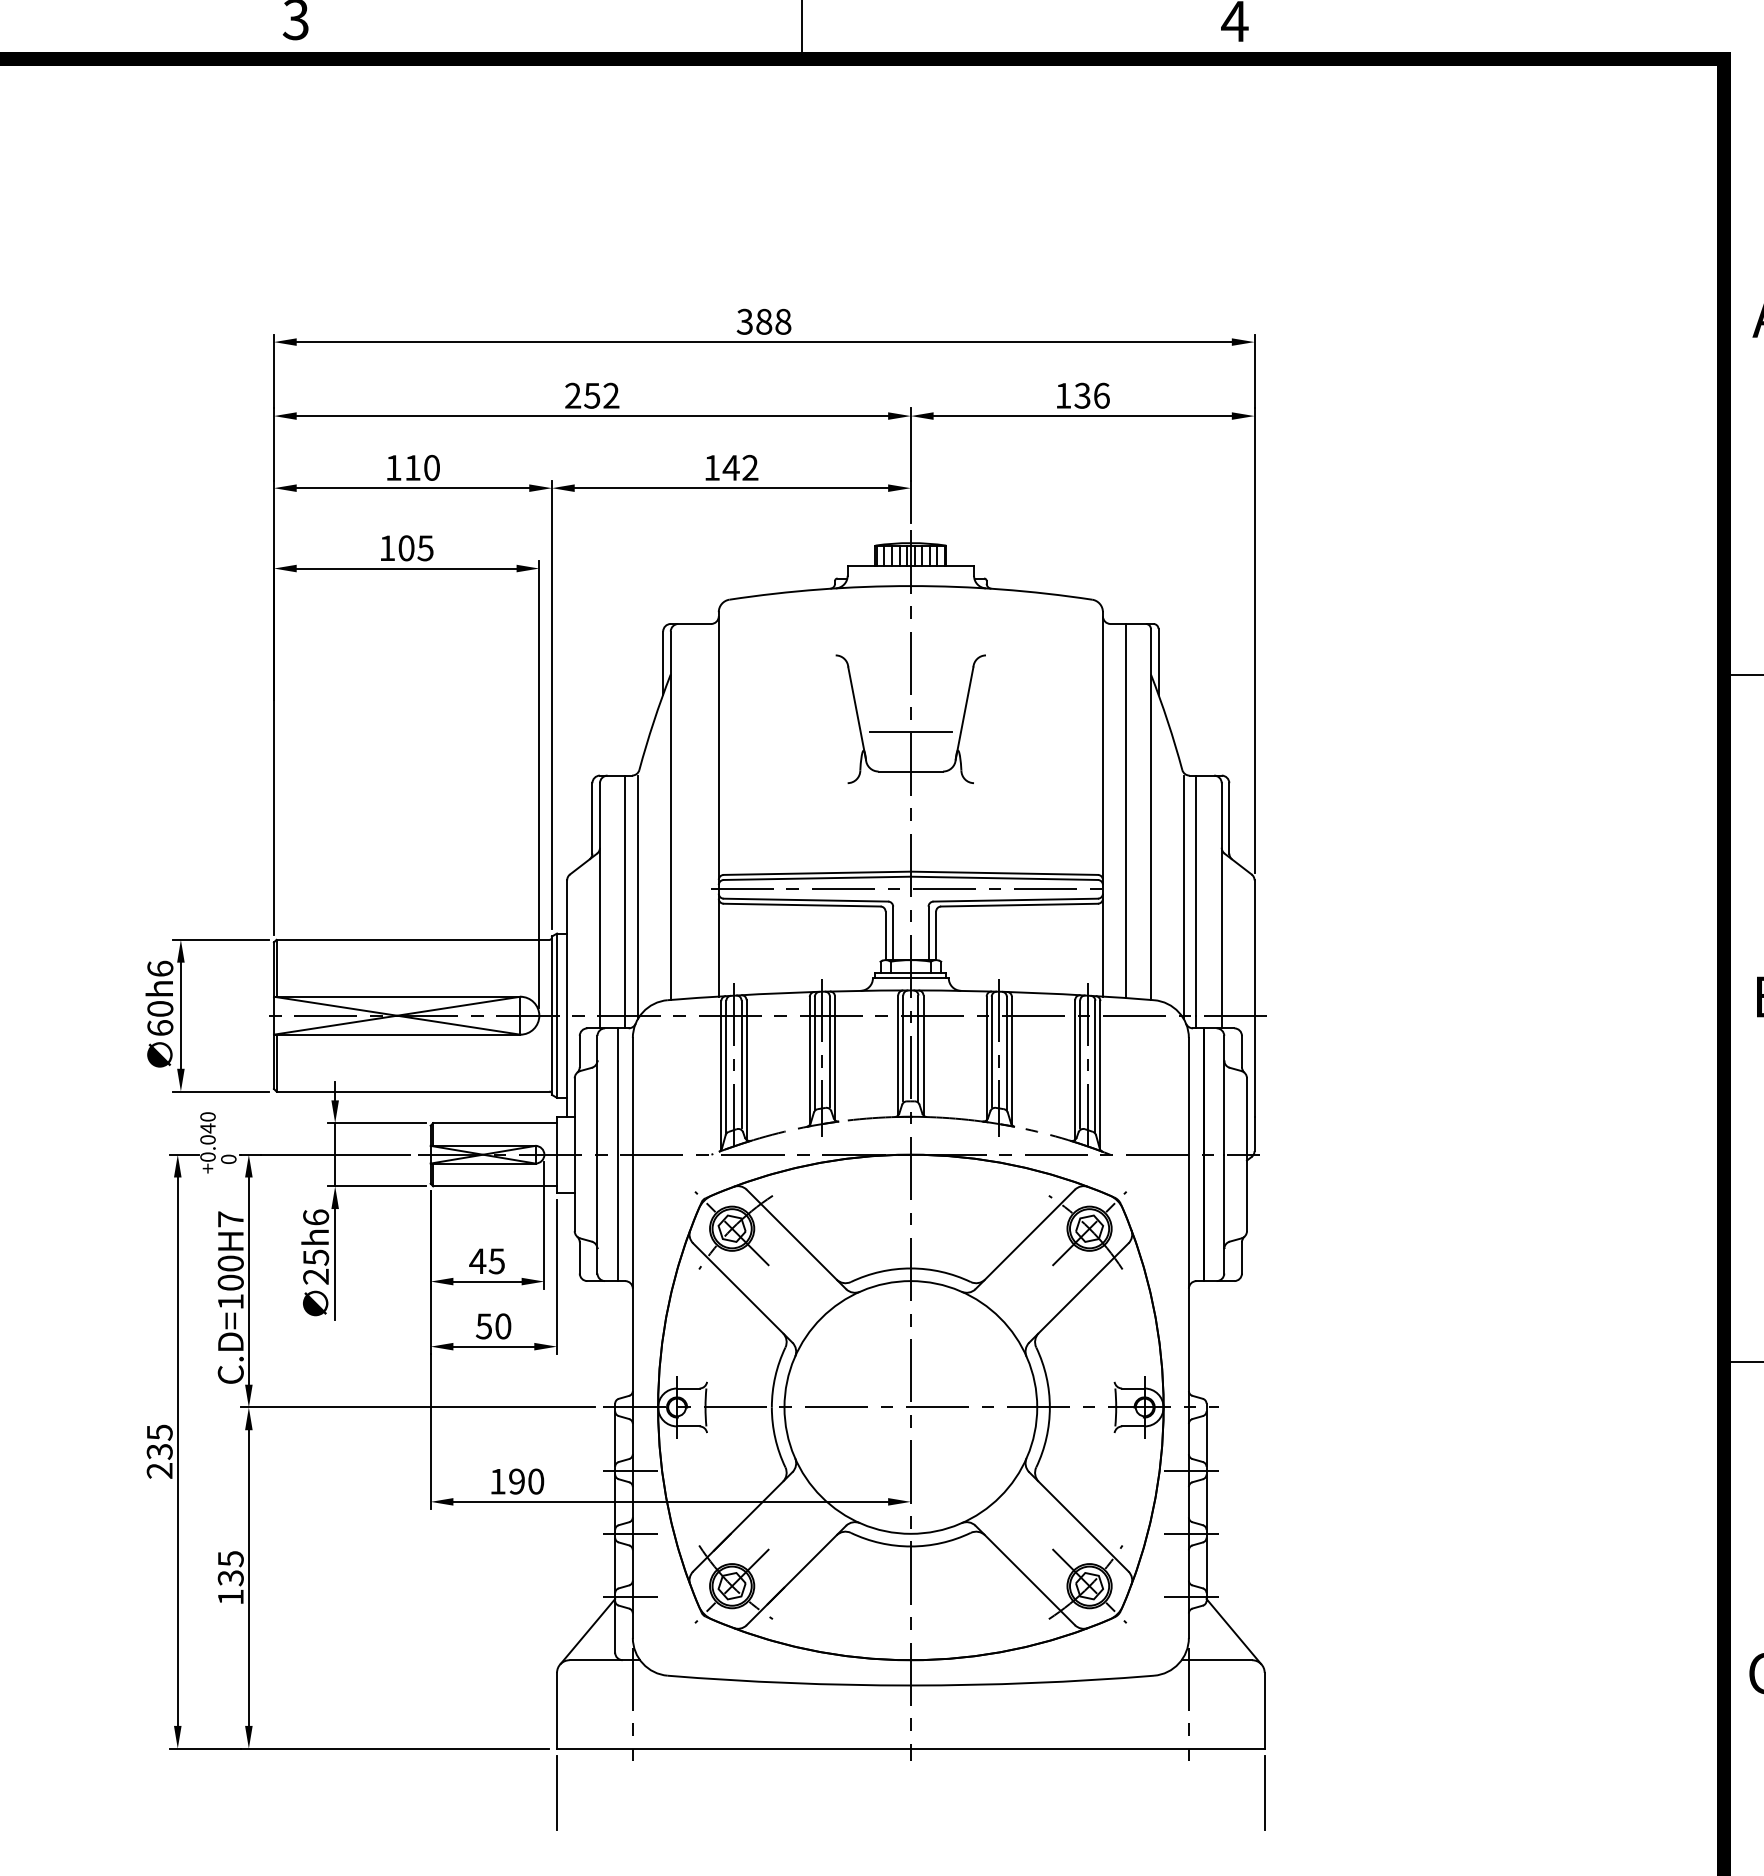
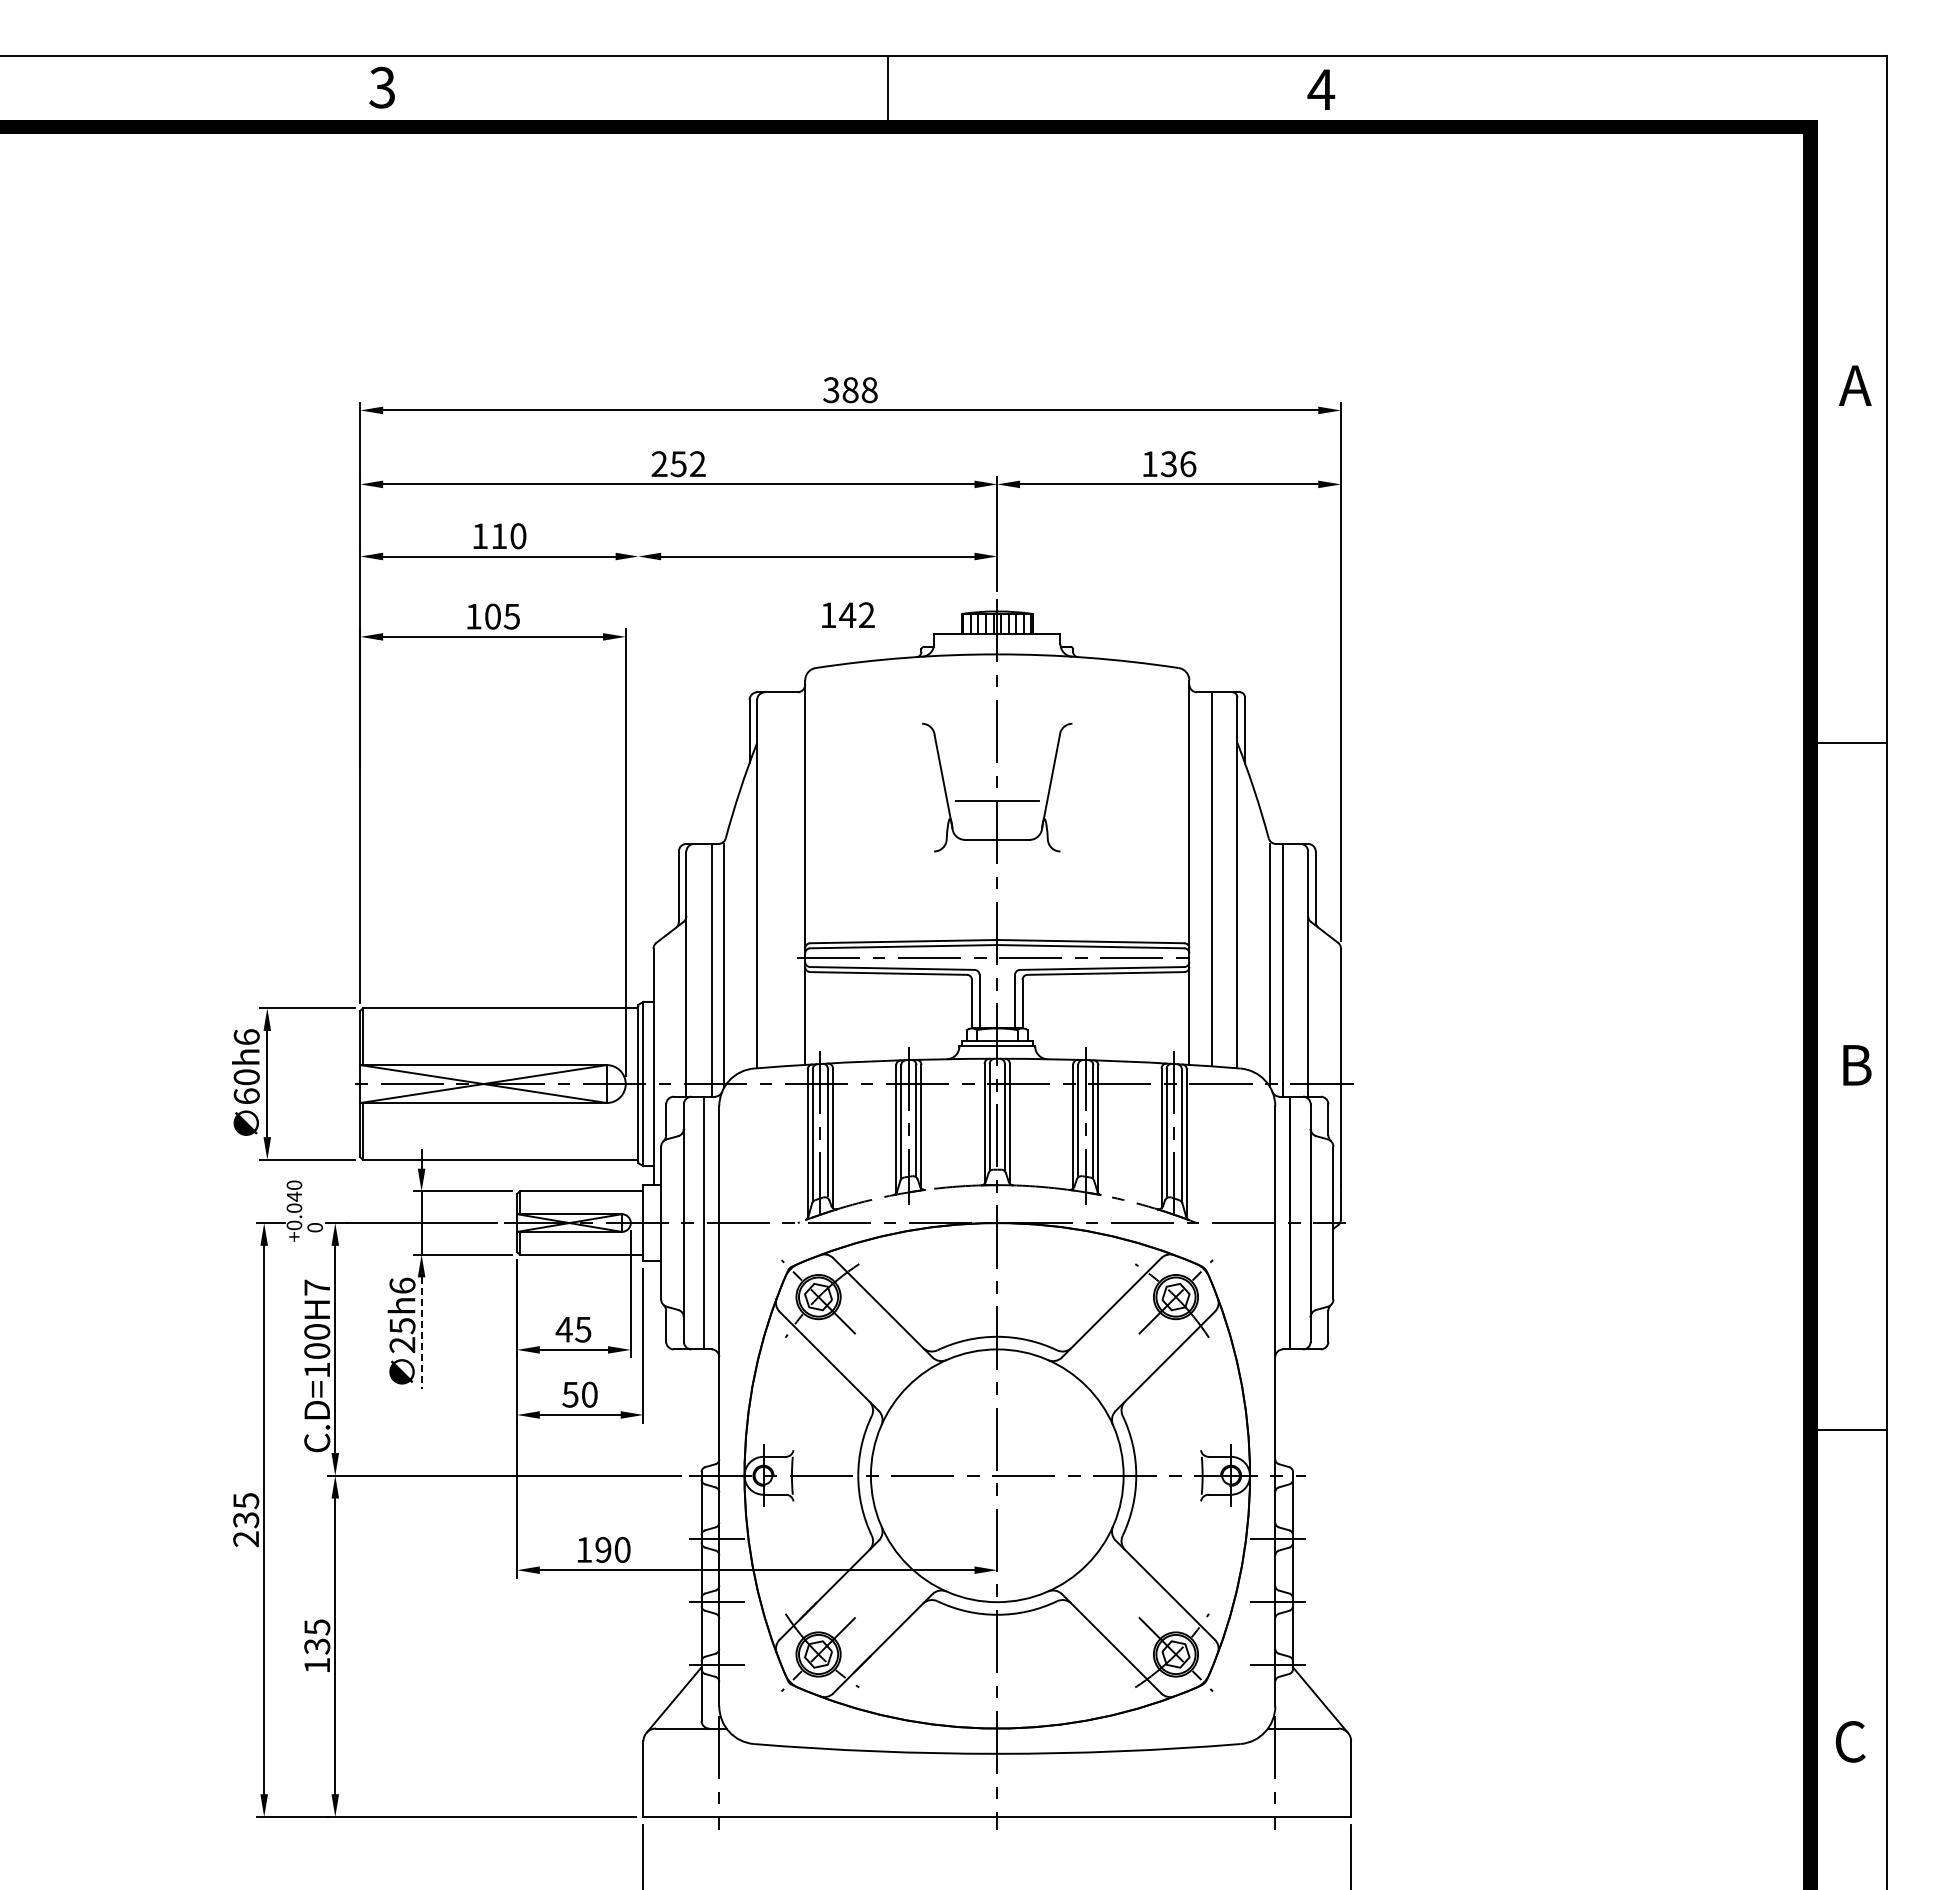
text: (732, 467) -> (848, 614), moved
line: (552, 704) -> (638, 772), removed
line: (335, 1265) -> (421, 1333), solid -> dashed

